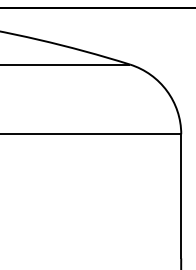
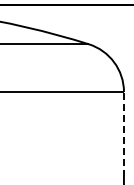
line: (180, 194) -> (123, 133), solid -> dashed

